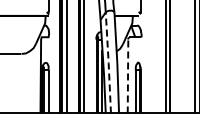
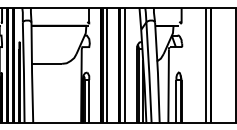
line: (108, 63) -> (149, 73), dashed -> solid
line: (127, 76) -> (168, 86), dashed -> solid

